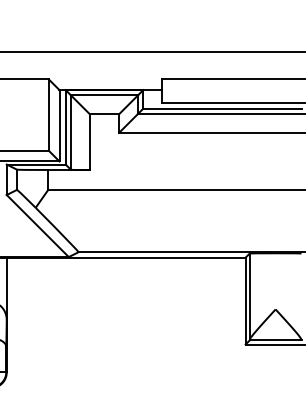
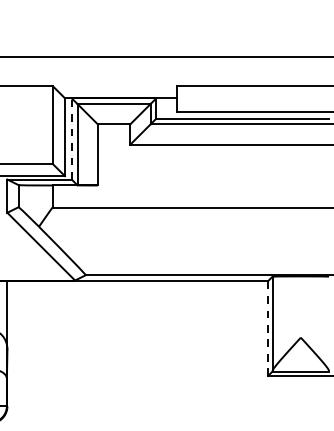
line: (65, 126) -> (71, 138), solid -> dashed
line: (245, 300) -> (267, 327), solid -> dashed

